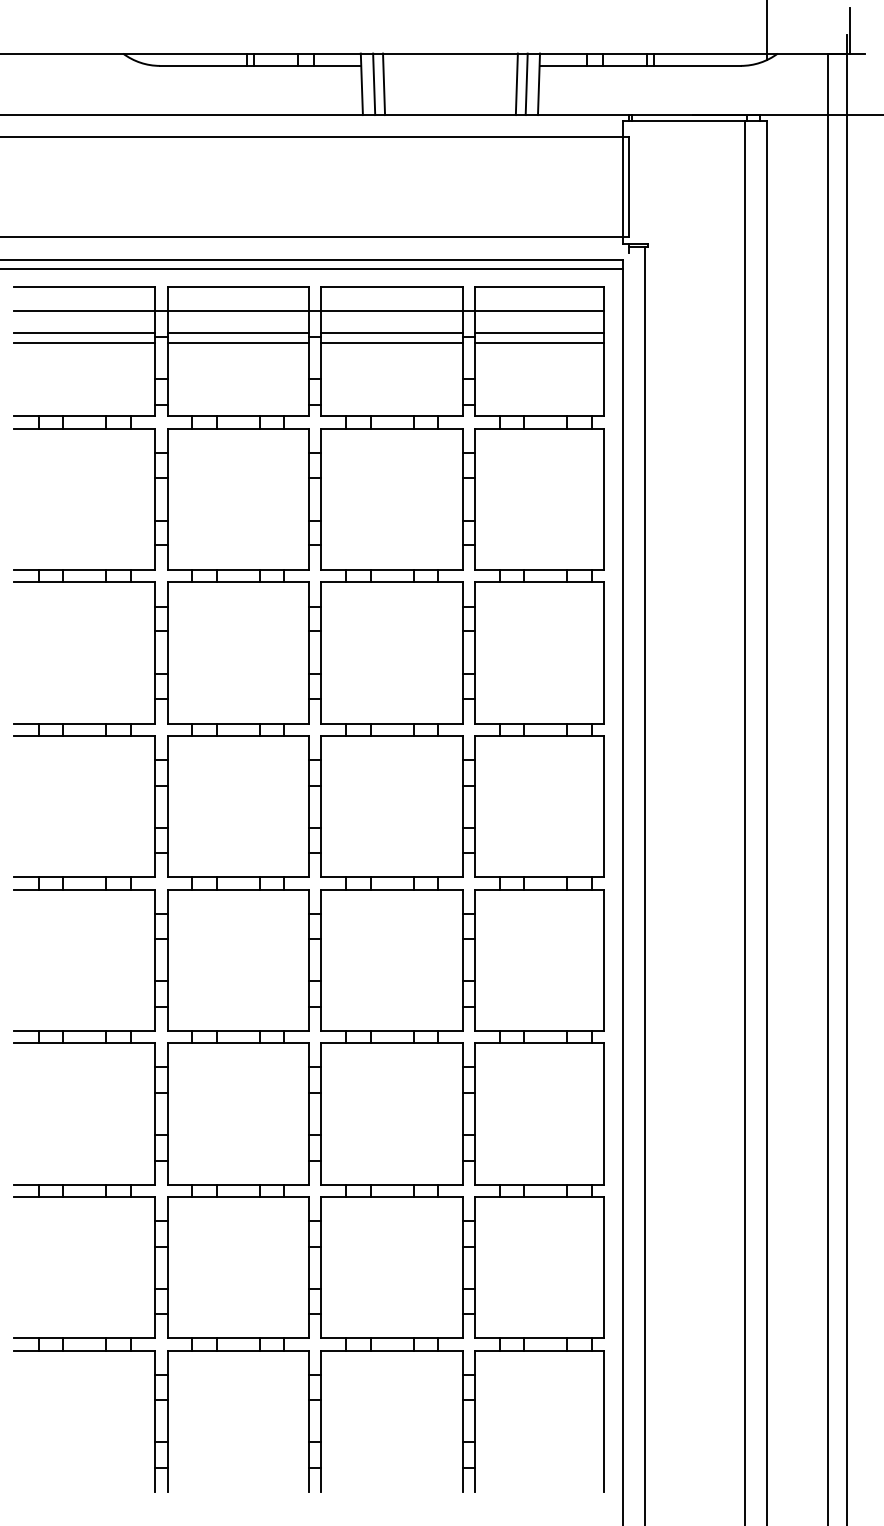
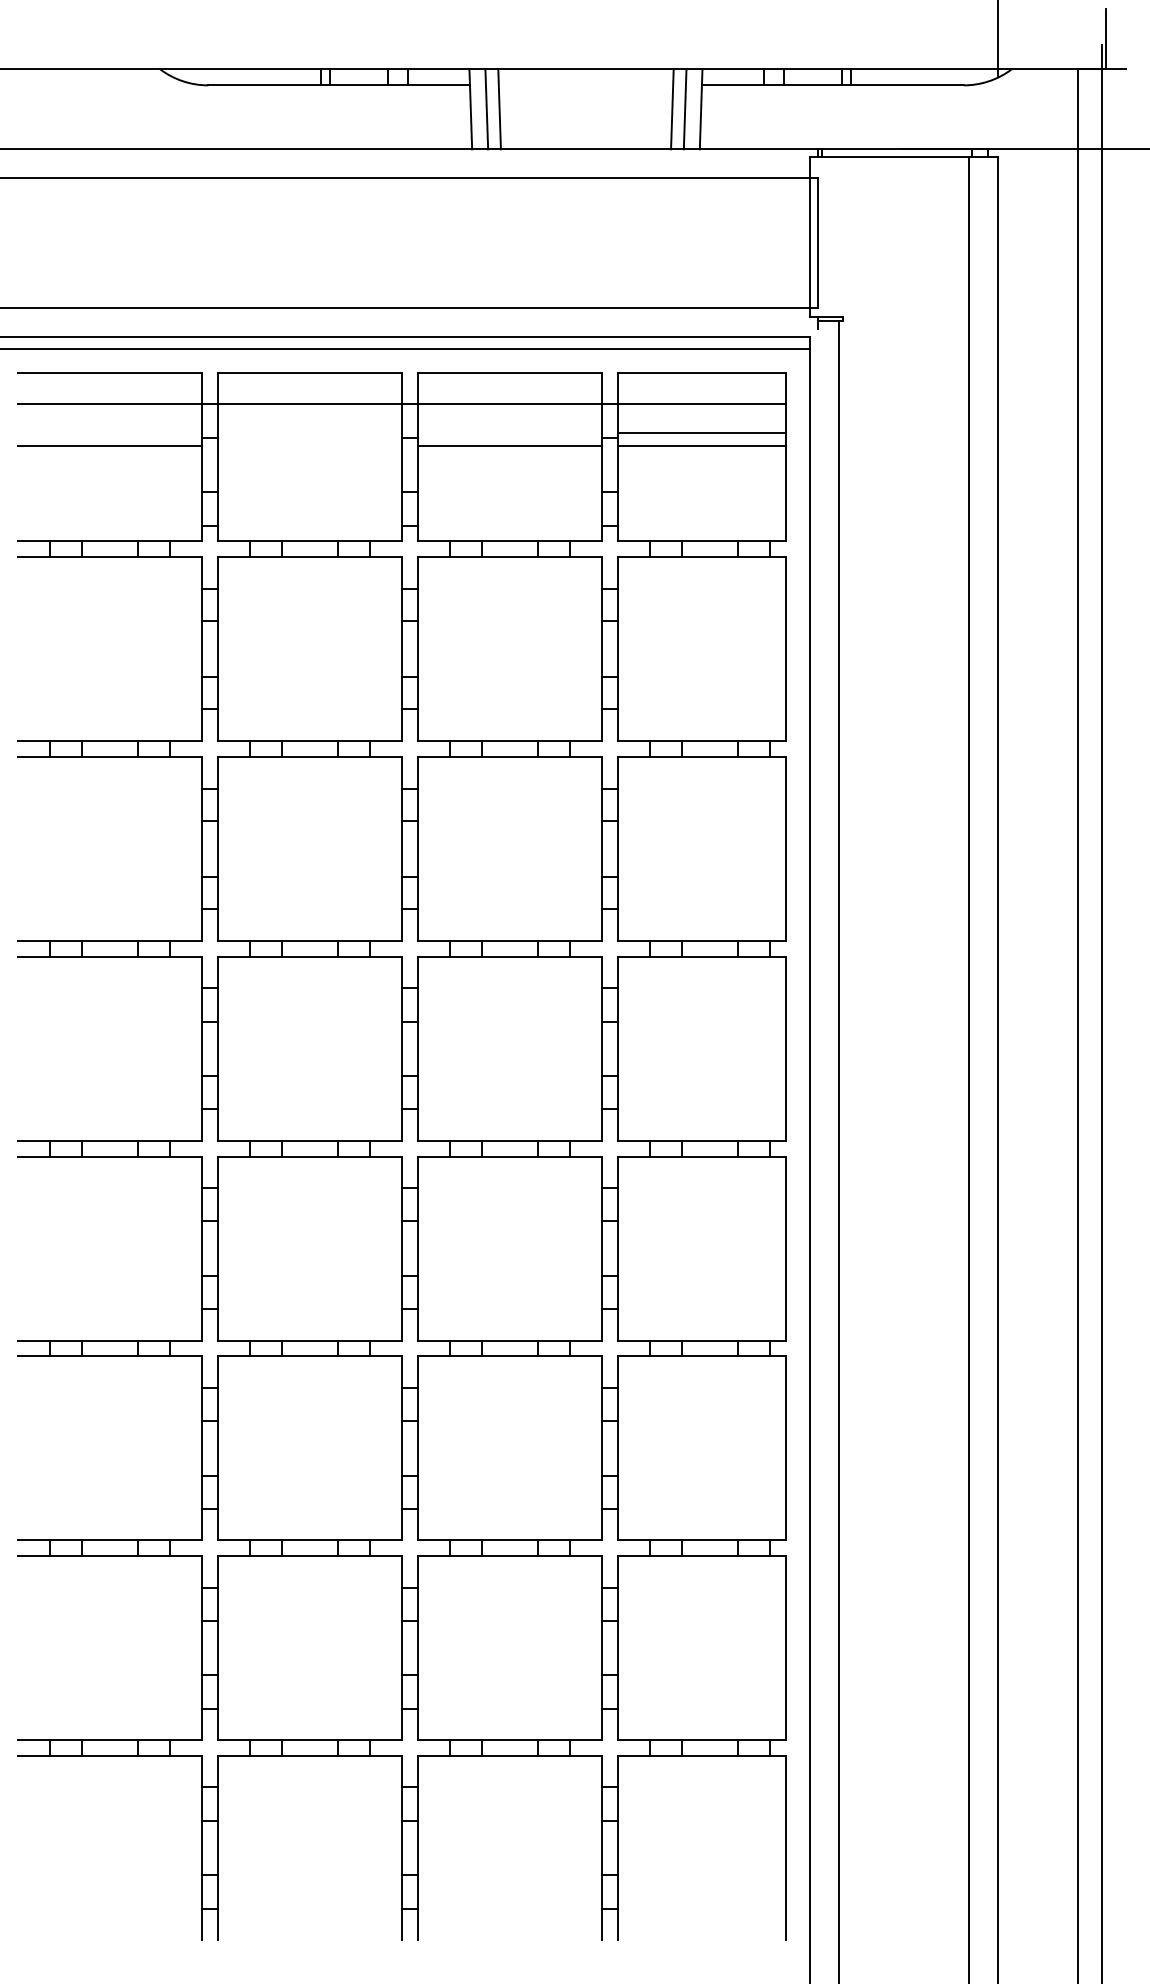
line: (84, 333) -> (110, 433), removed
line: (238, 333) -> (310, 433), removed
line: (391, 333) -> (509, 433), removed
line: (238, 342) -> (310, 445), removed

